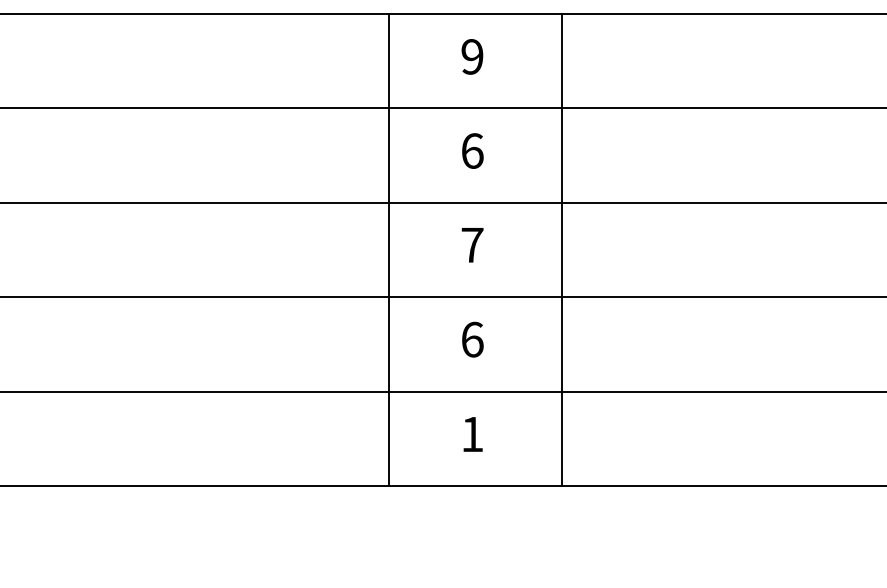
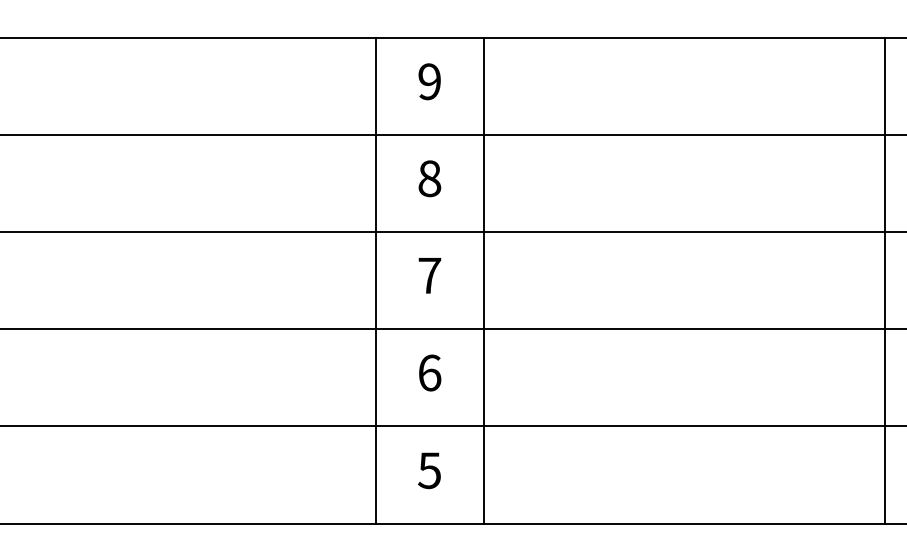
text: (472, 150) -> (429, 178), 6 -> 8
line: (389, 250) -> (376, 281), moved
line: (561, 250) -> (483, 281), moved
text: (472, 434) -> (429, 470), 1 -> 5

